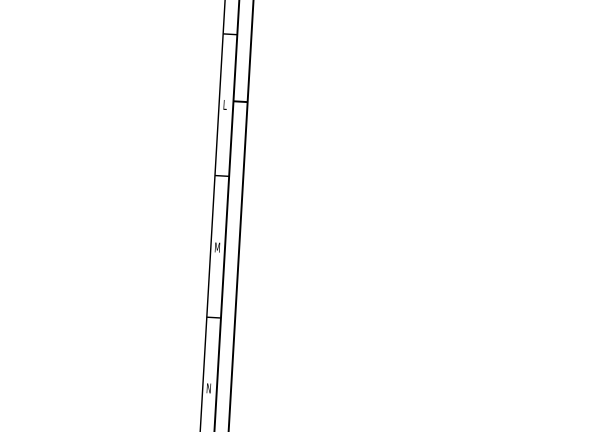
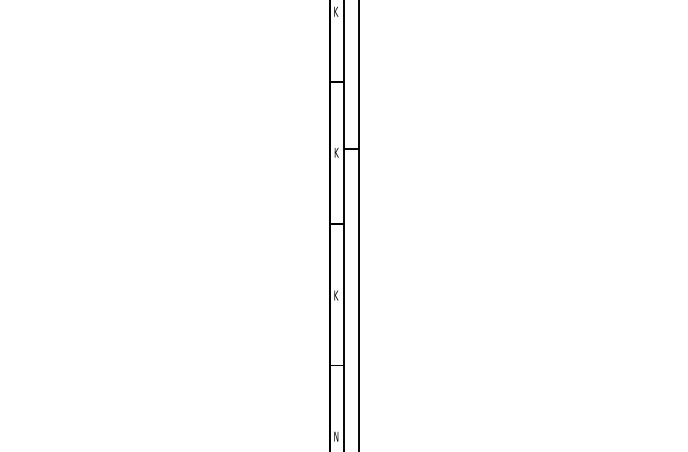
text: (225, 104) -> (336, 152), L -> K
text: (218, 247) -> (337, 295), M -> K

